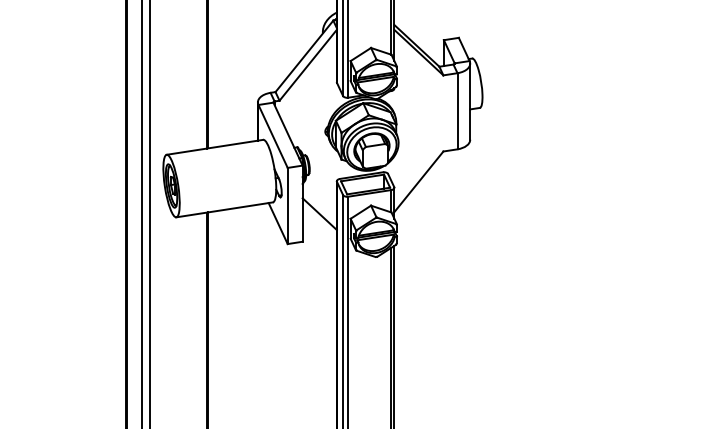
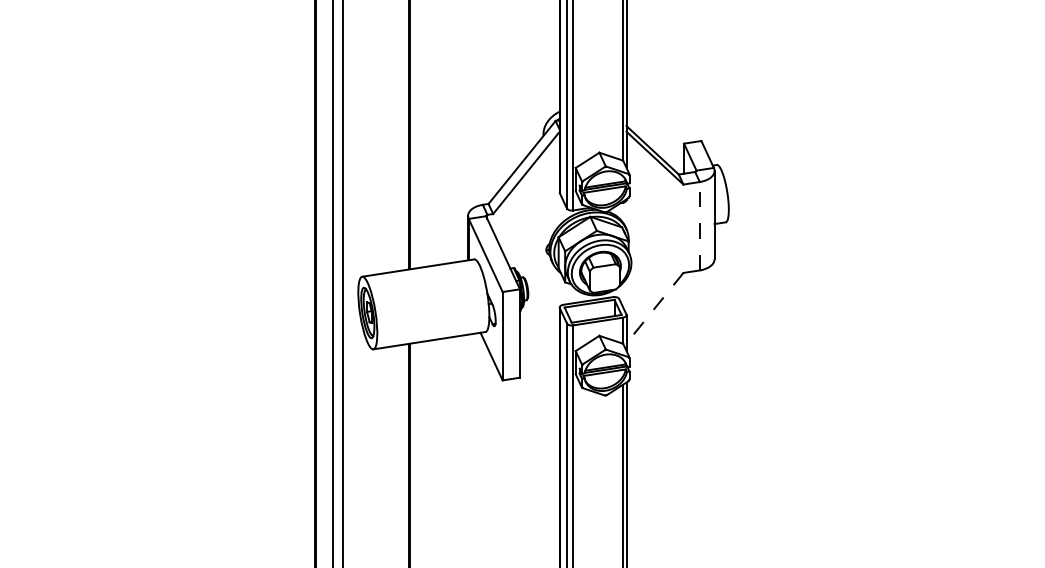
line: (457, 110) -> (699, 225), solid -> dashed
line: (418, 182) -> (654, 308), solid -> dashed
line: (319, 214) -> (539, 345), removed

